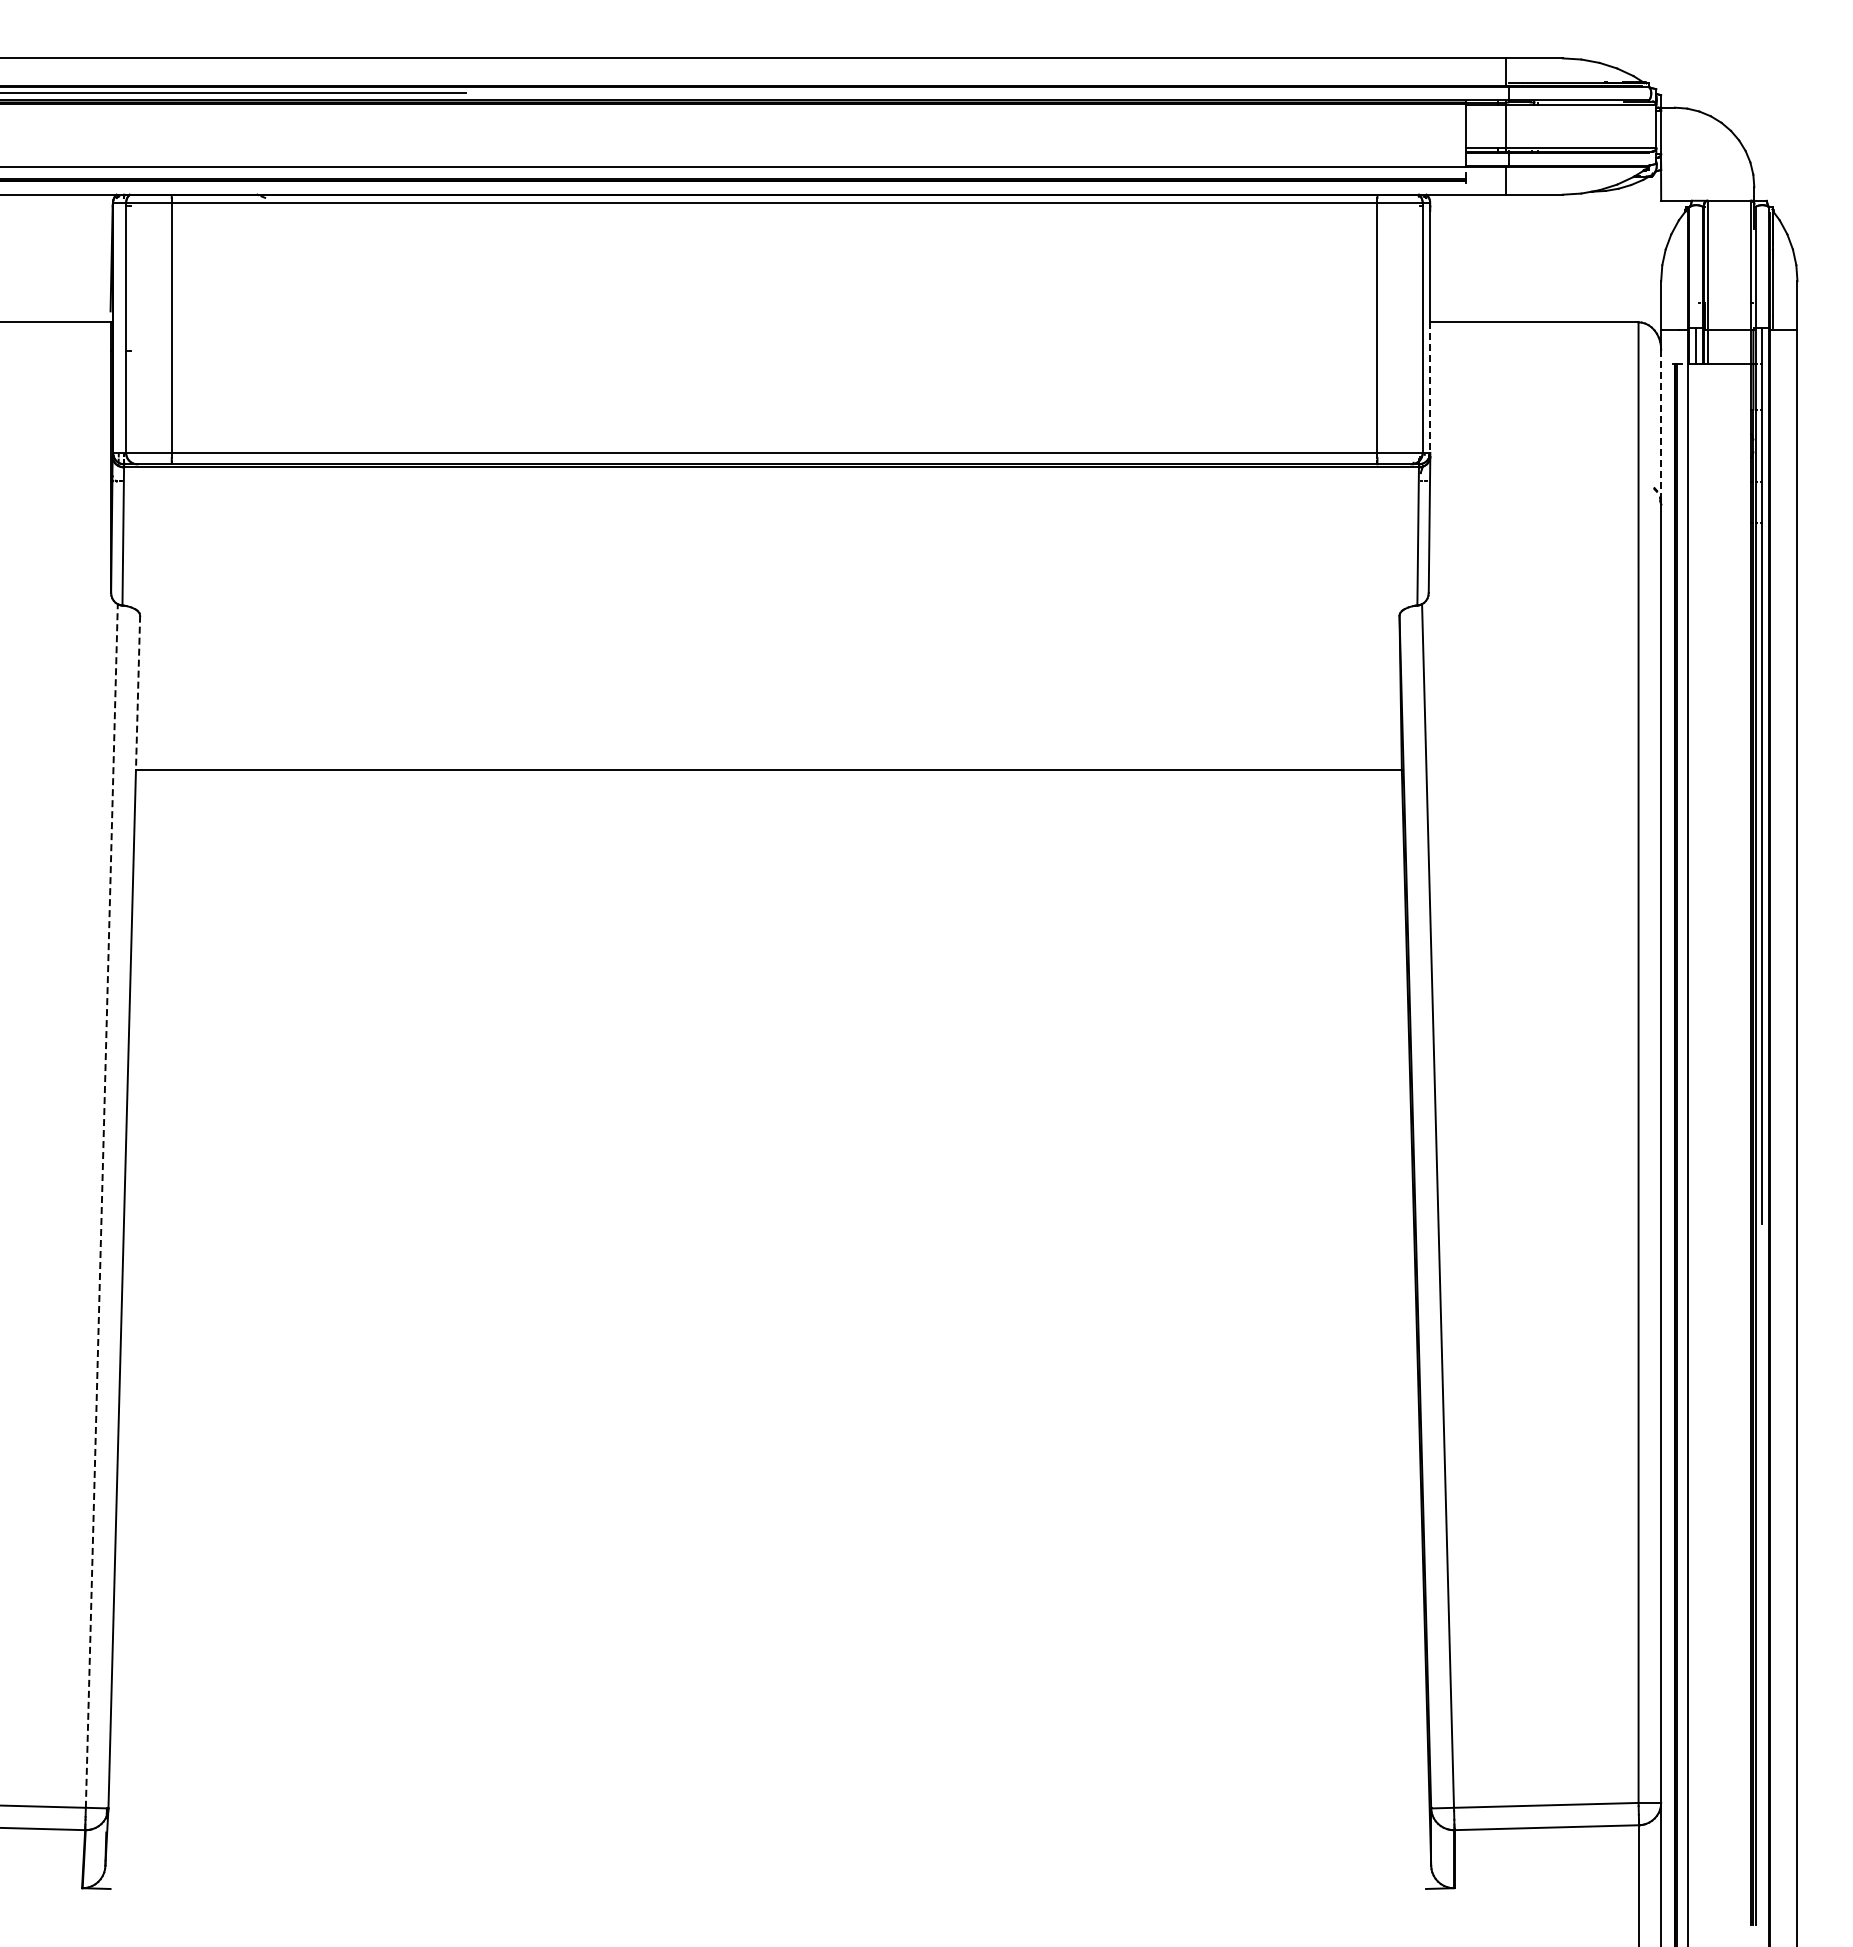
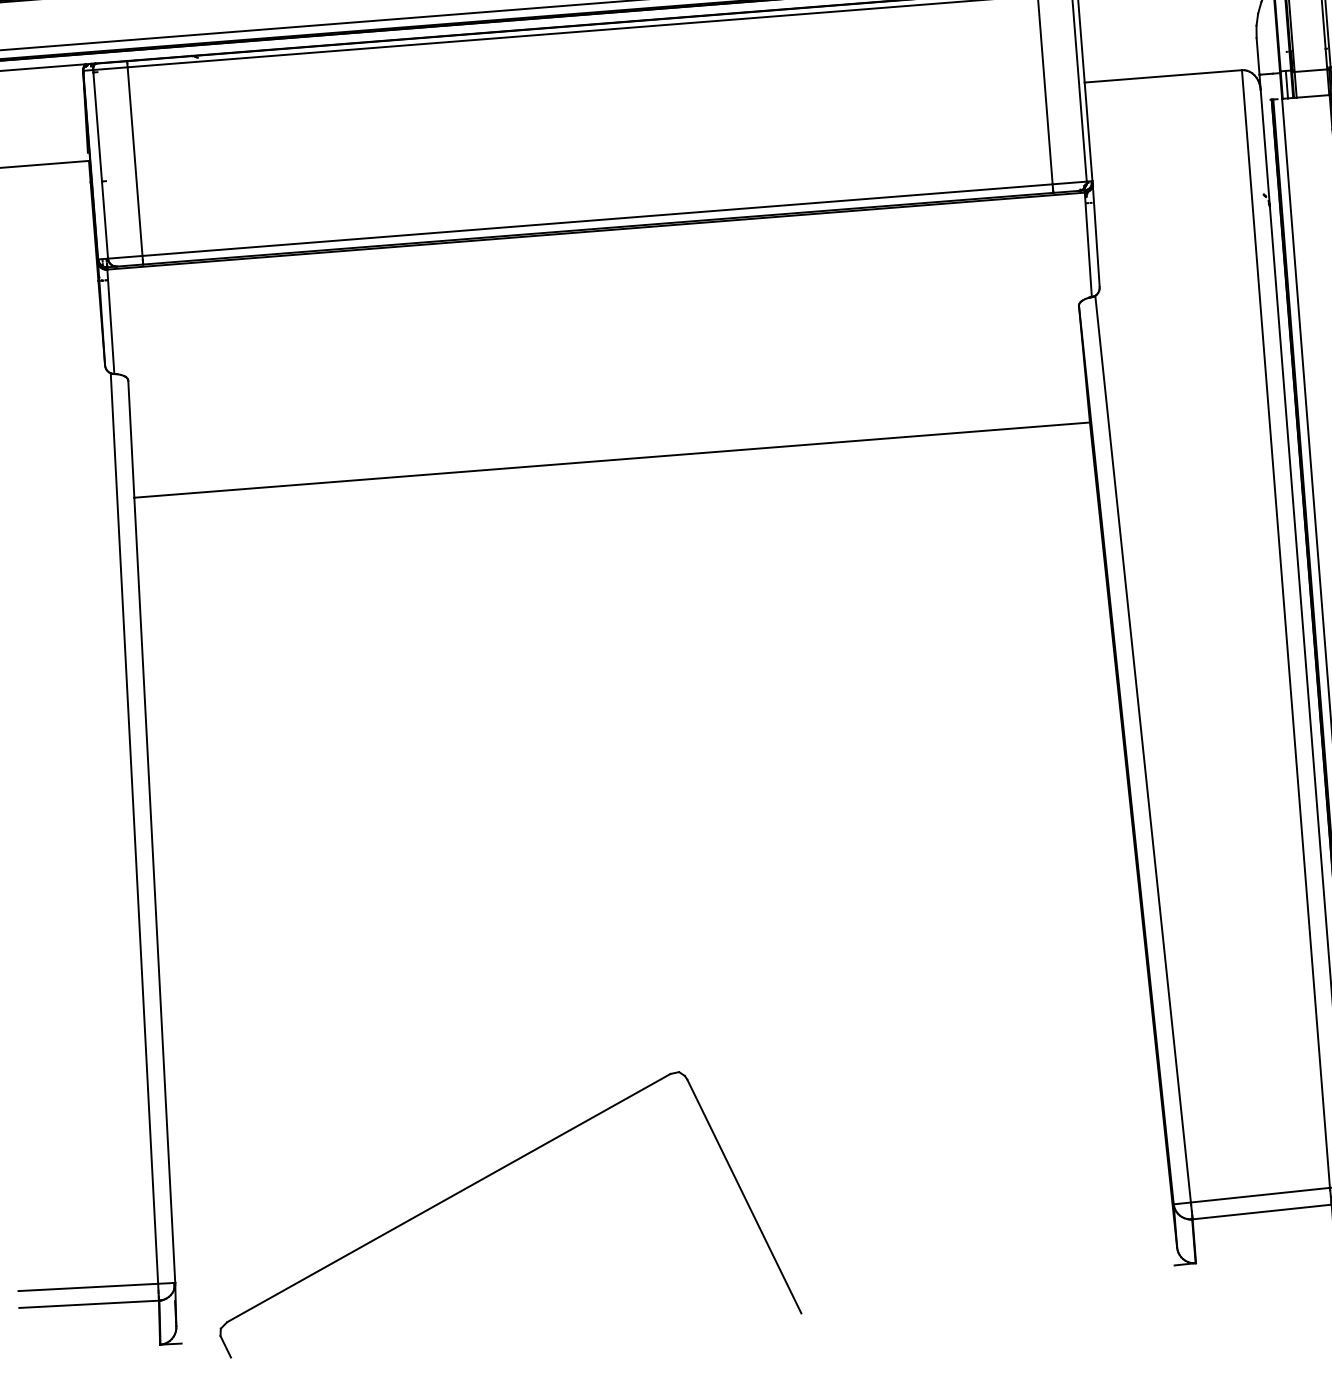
line: (1430, 388) -> (1088, 132), dashed -> solid
line: (1661, 427) -> (1265, 148), dashed -> solid
line: (138, 693) -> (131, 439), dashed -> solid
line: (101, 1205) -> (134, 828), dashed -> solid
part: (527, 1703) -> (485, 1178), added

